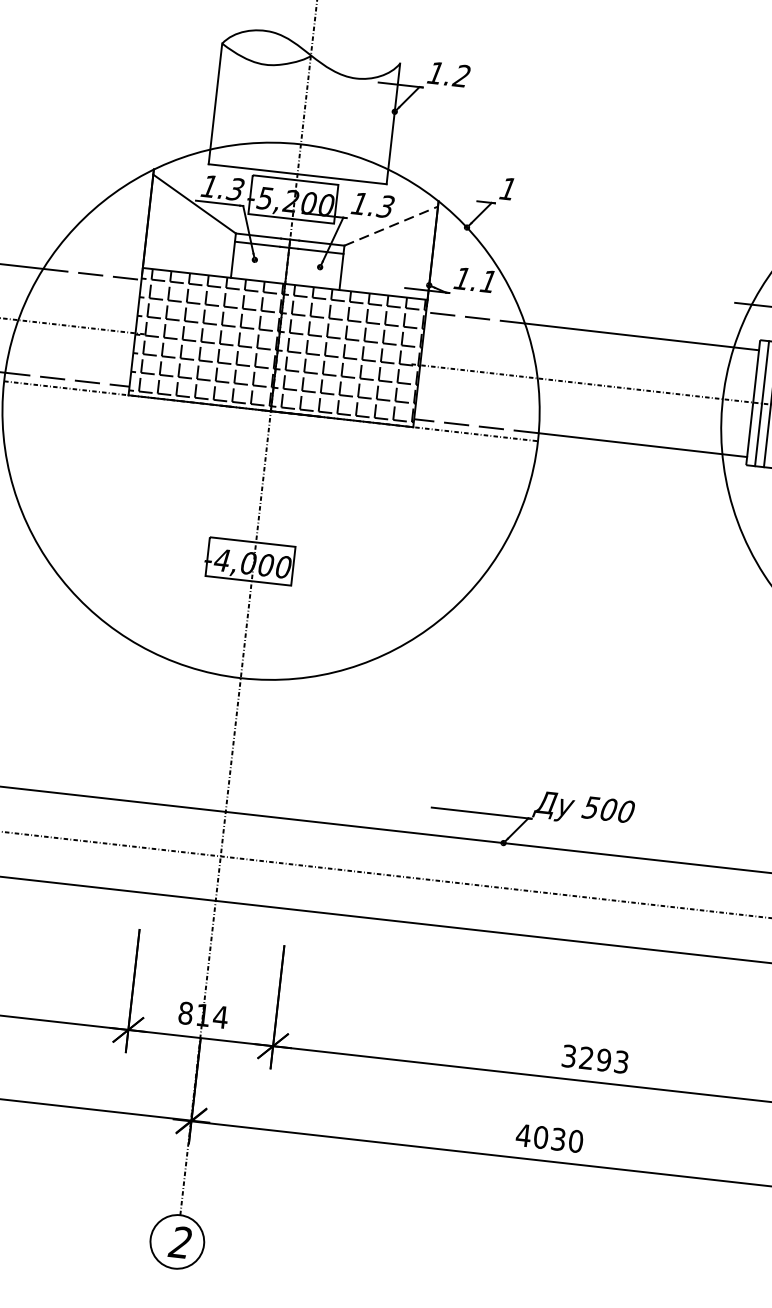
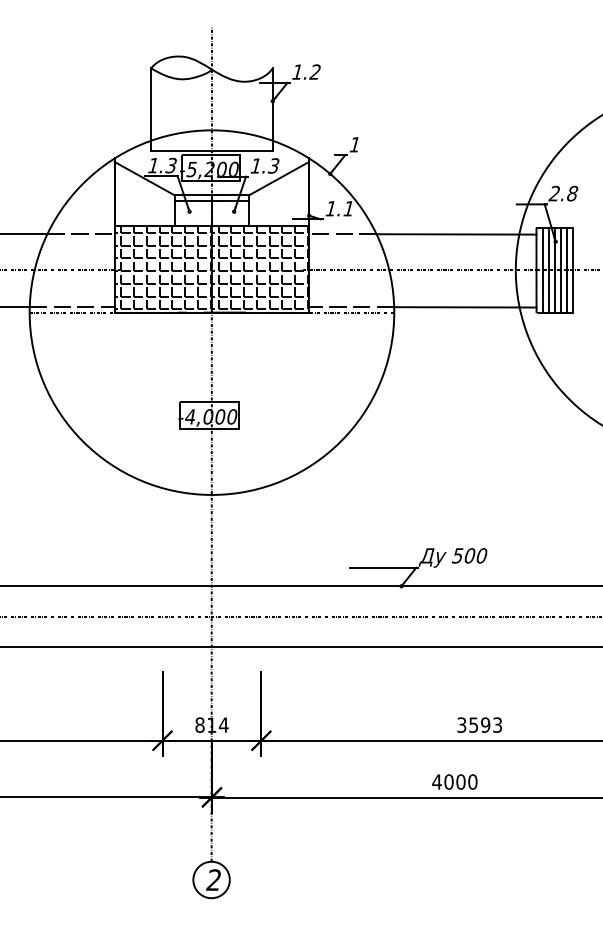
line: (391, 225) -> (279, 178), dashed -> solid
text: (586, 1057) -> (473, 724), 3293 -> 3593
text: (557, 1138) -> (460, 781), 4030 -> 4000

